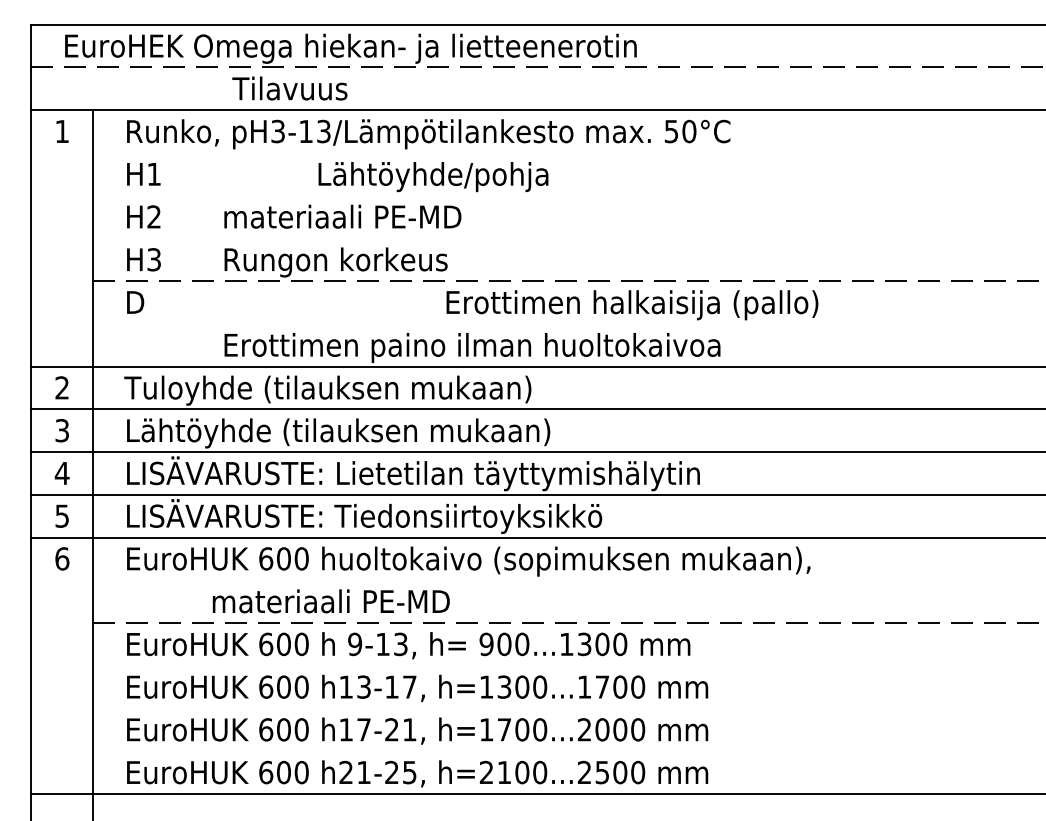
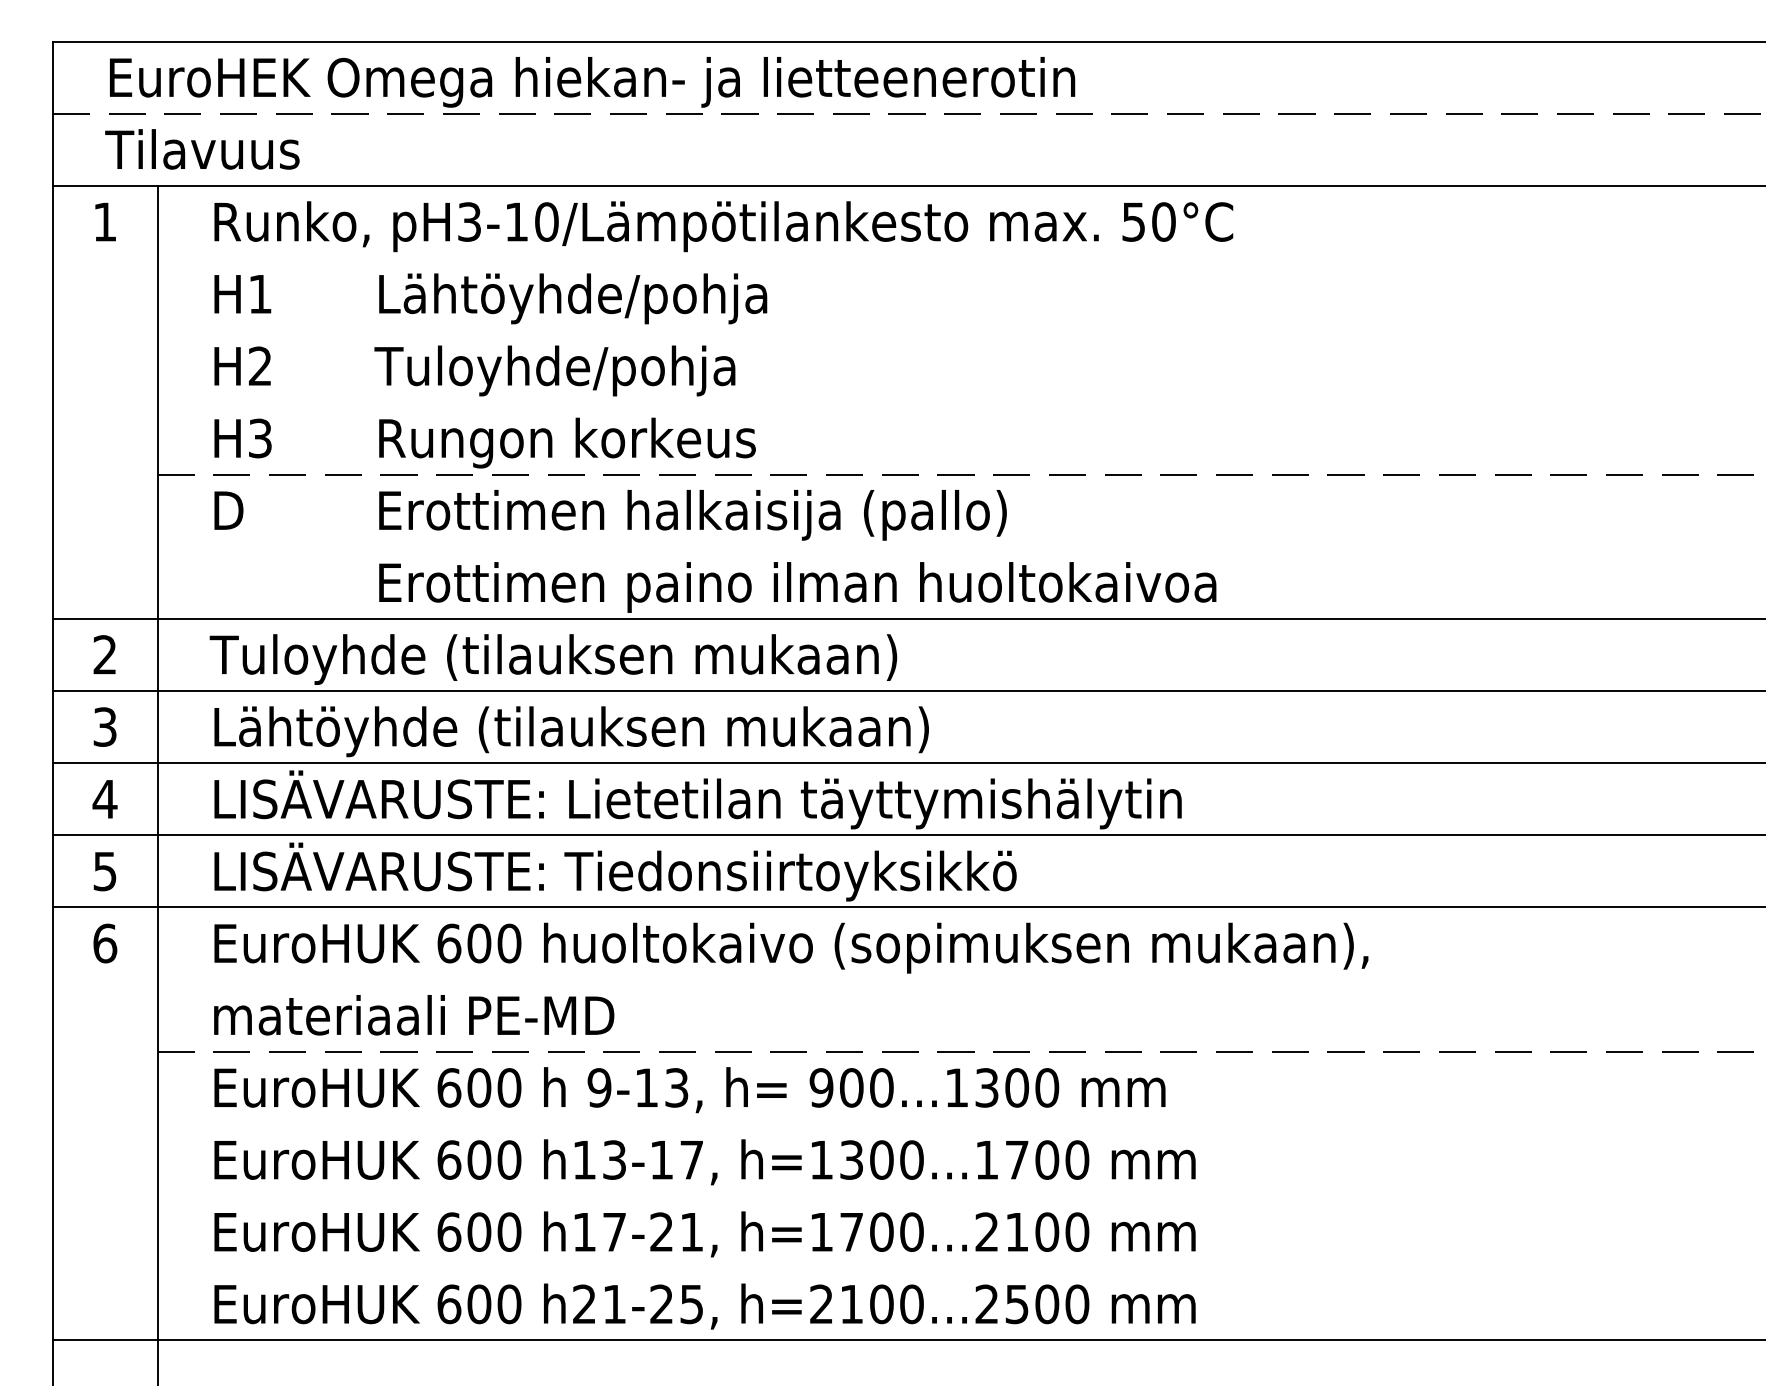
text: (289, 88) -> (201, 149), moved
text: (323, 131) -> (546, 221), pH3-13/Lämpötilankesto -> pH3-10/Lämpötilankesto
text: (433, 177) -> (573, 299), moved
text: (341, 219) -> (576, 370), materiaali PE-MD -> Tuloyhde/pohja
text: (632, 305) -> (693, 515), moved
text: (330, 601) -> (412, 1015), moved
text: (602, 729) -> (1017, 1231), h=1700...2000 -> h=1700...2100

